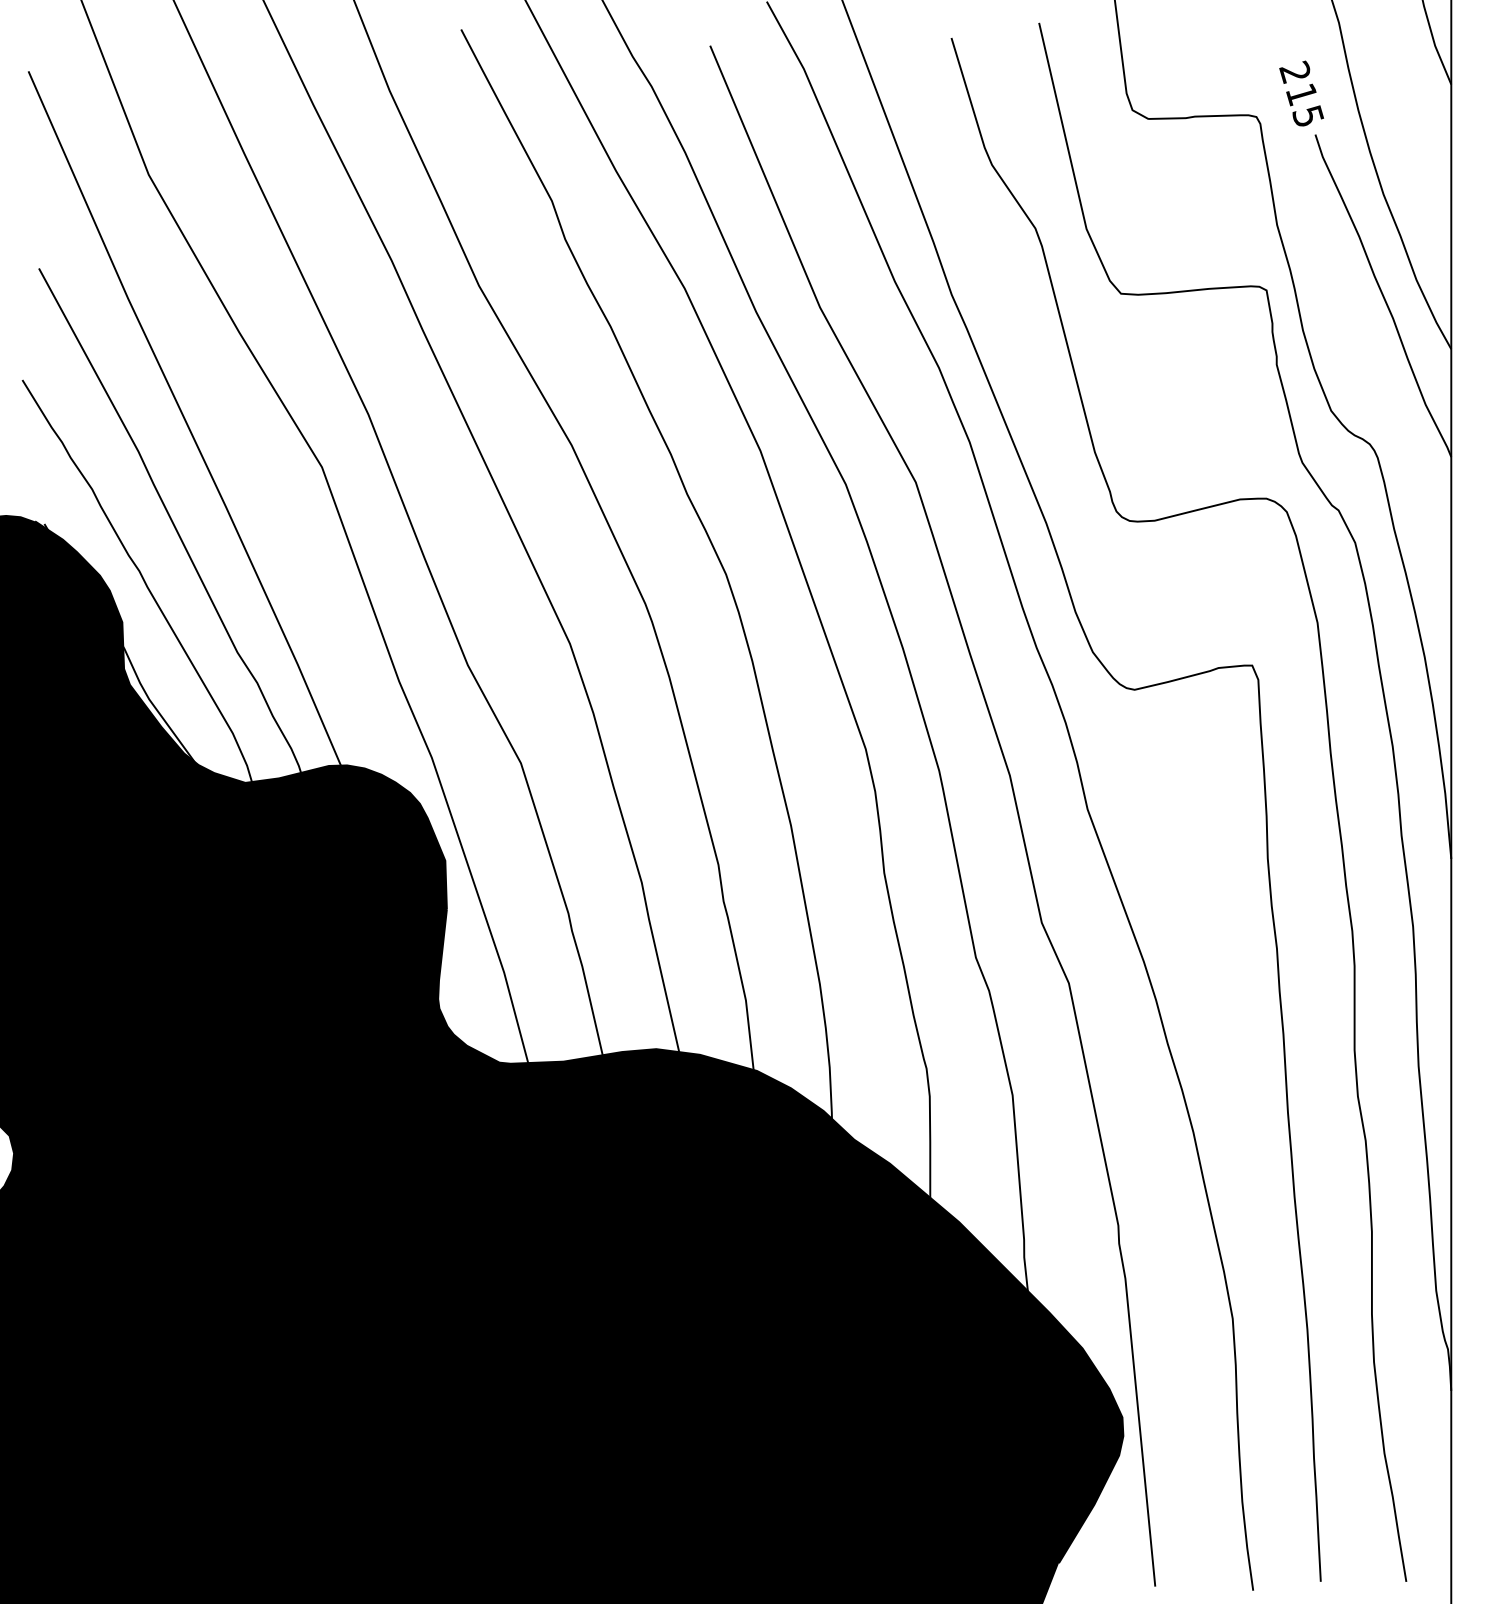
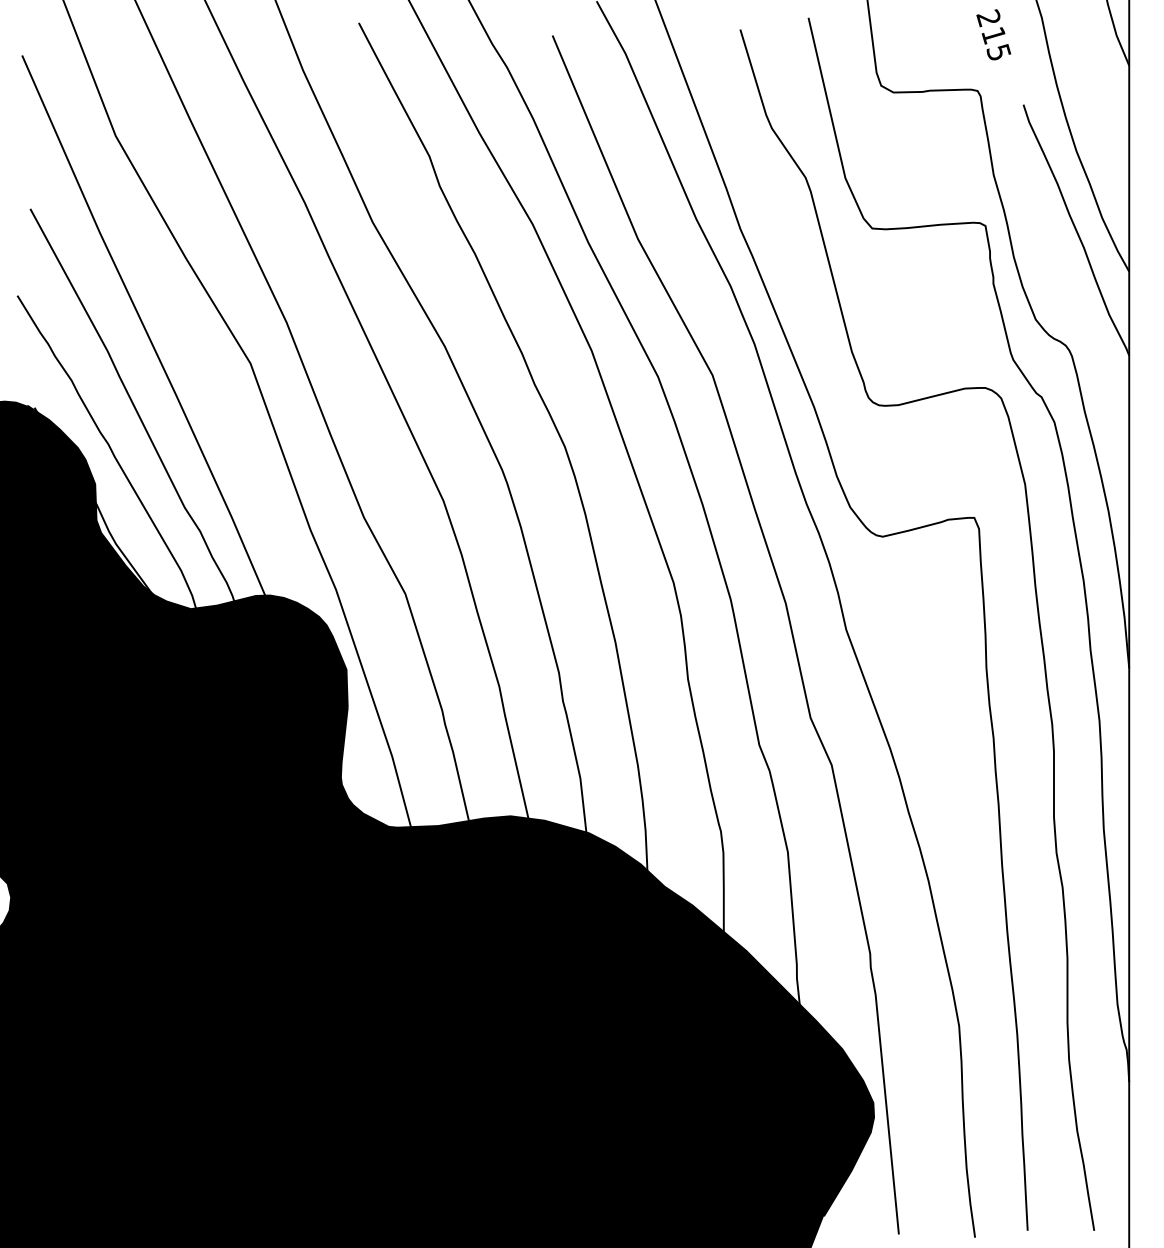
text: (1301, 93) -> (993, 34), moved

